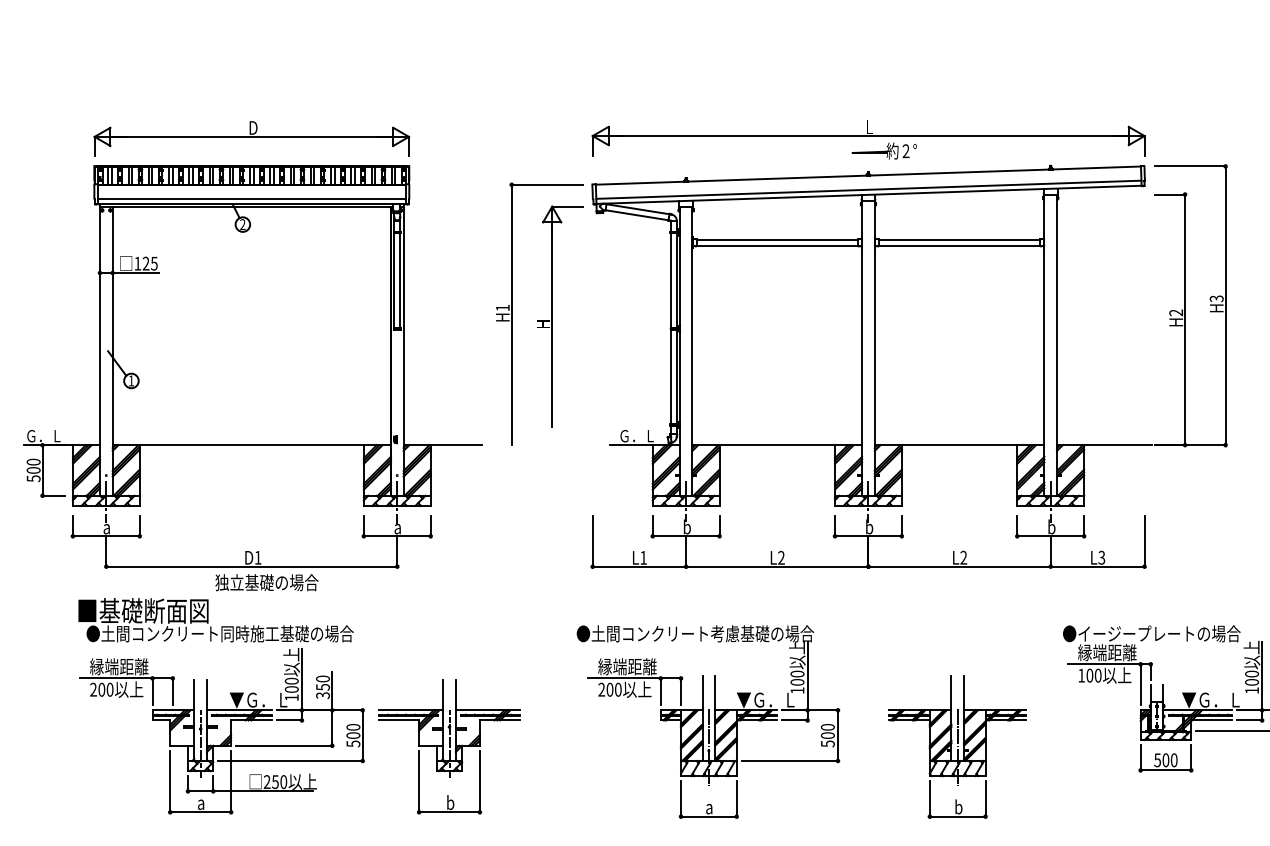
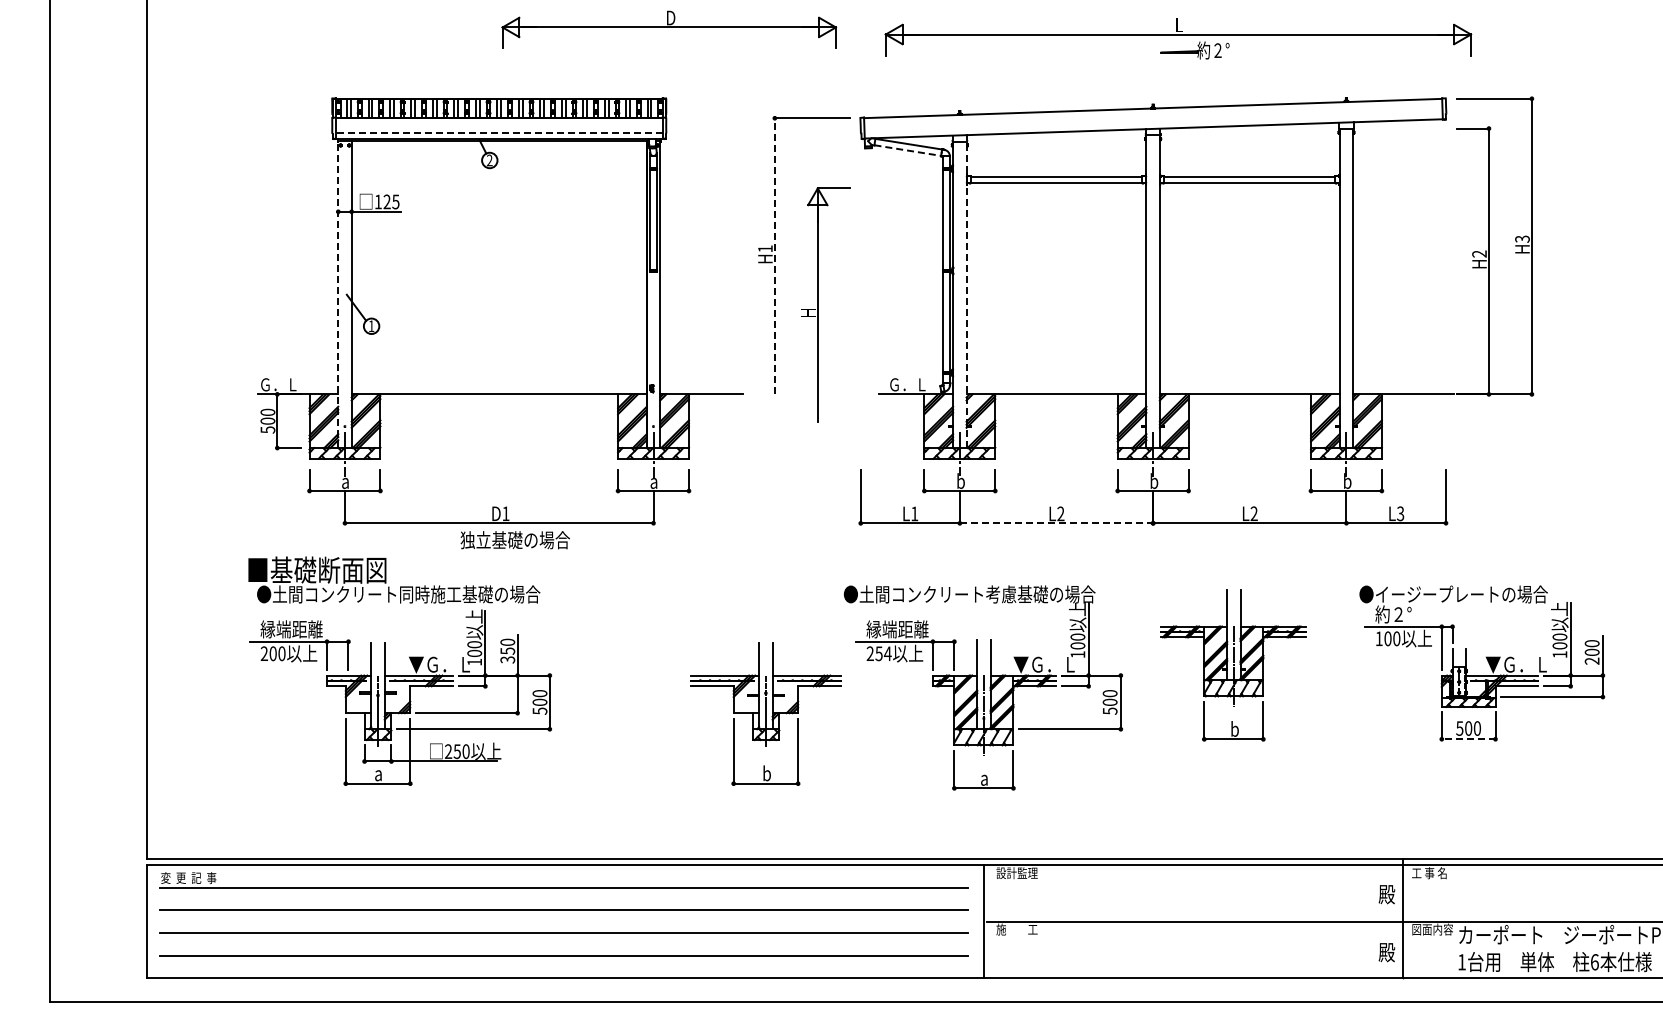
part: (252, 138) -> (669, 29), moved
part: (868, 139) -> (1178, 38), moved
line: (868, 189) -> (1153, 123), removed
line: (251, 199) -> (498, 133), solid -> dashed
line: (636, 215) -> (907, 150), solid -> dashed
line: (511, 314) -> (774, 255), solid -> dashed
part: (552, 316) -> (818, 304), moved
line: (100, 350) -> (338, 294), solid -> dashed
line: (692, 350) -> (966, 294), solid -> dashed
line: (777, 566) -> (1056, 523), solid -> dashed
text: (1107, 652) -> (1406, 614), 縁端距離 -> 約２°
text: (614, 689) -> (883, 653), 200 -> 254
part: (220, 705) -> (399, 670), moved
part: (449, 746) -> (765, 713), moved
part: (957, 747) -> (1233, 665), moved
line: (1165, 770) -> (1468, 739), solid -> dashed

